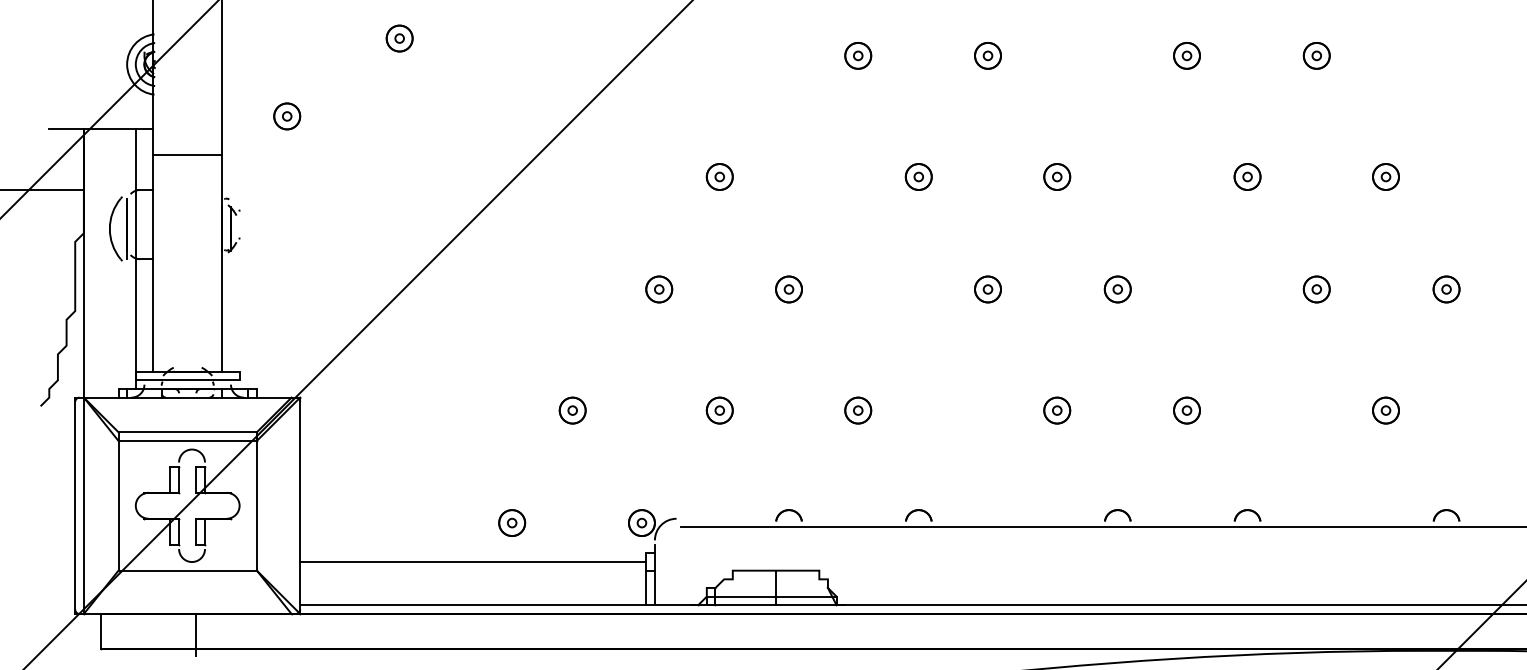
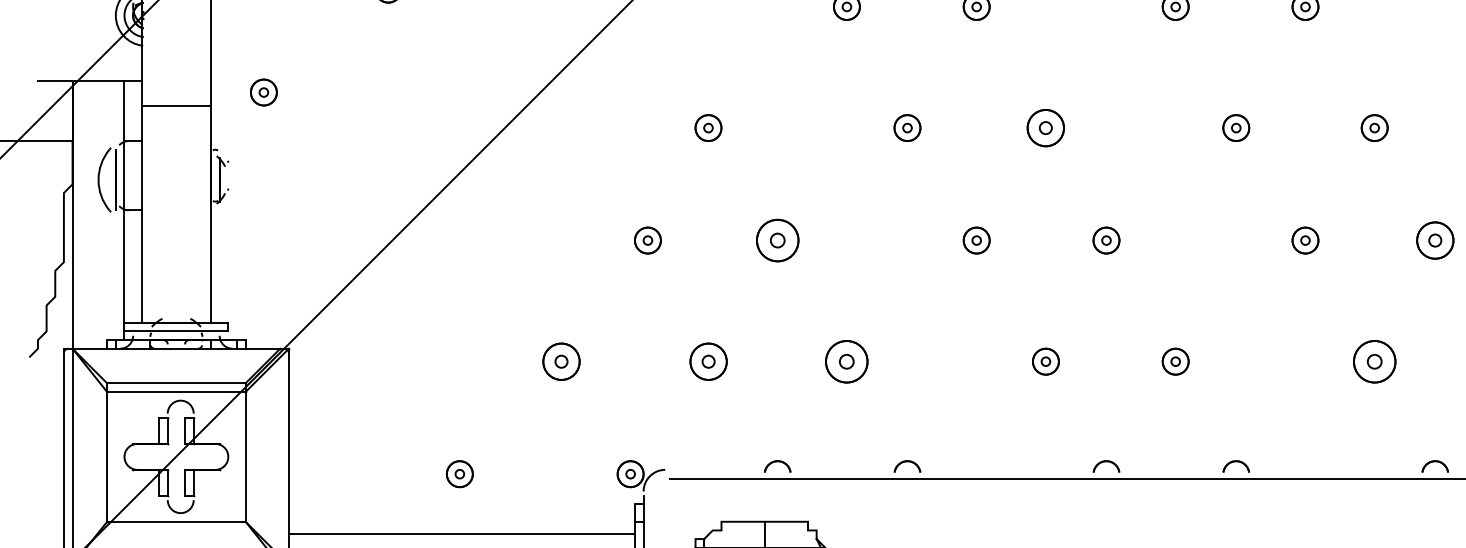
part: (287, 116) -> (264, 92), moved
part: (1057, 176) -> (1046, 127), size x1.4
part: (788, 289) -> (777, 240), size x1.6
part: (1446, 289) -> (1435, 240), size x1.4
part: (572, 410) -> (561, 361), size x1.4
part: (719, 410) -> (708, 361), size x1.4
part: (858, 410) -> (847, 361), size x1.6
part: (1385, 410) -> (1374, 361), size x1.6
part: (512, 522) -> (460, 473), moved
line: (473, 562) -> (462, 534), moved

